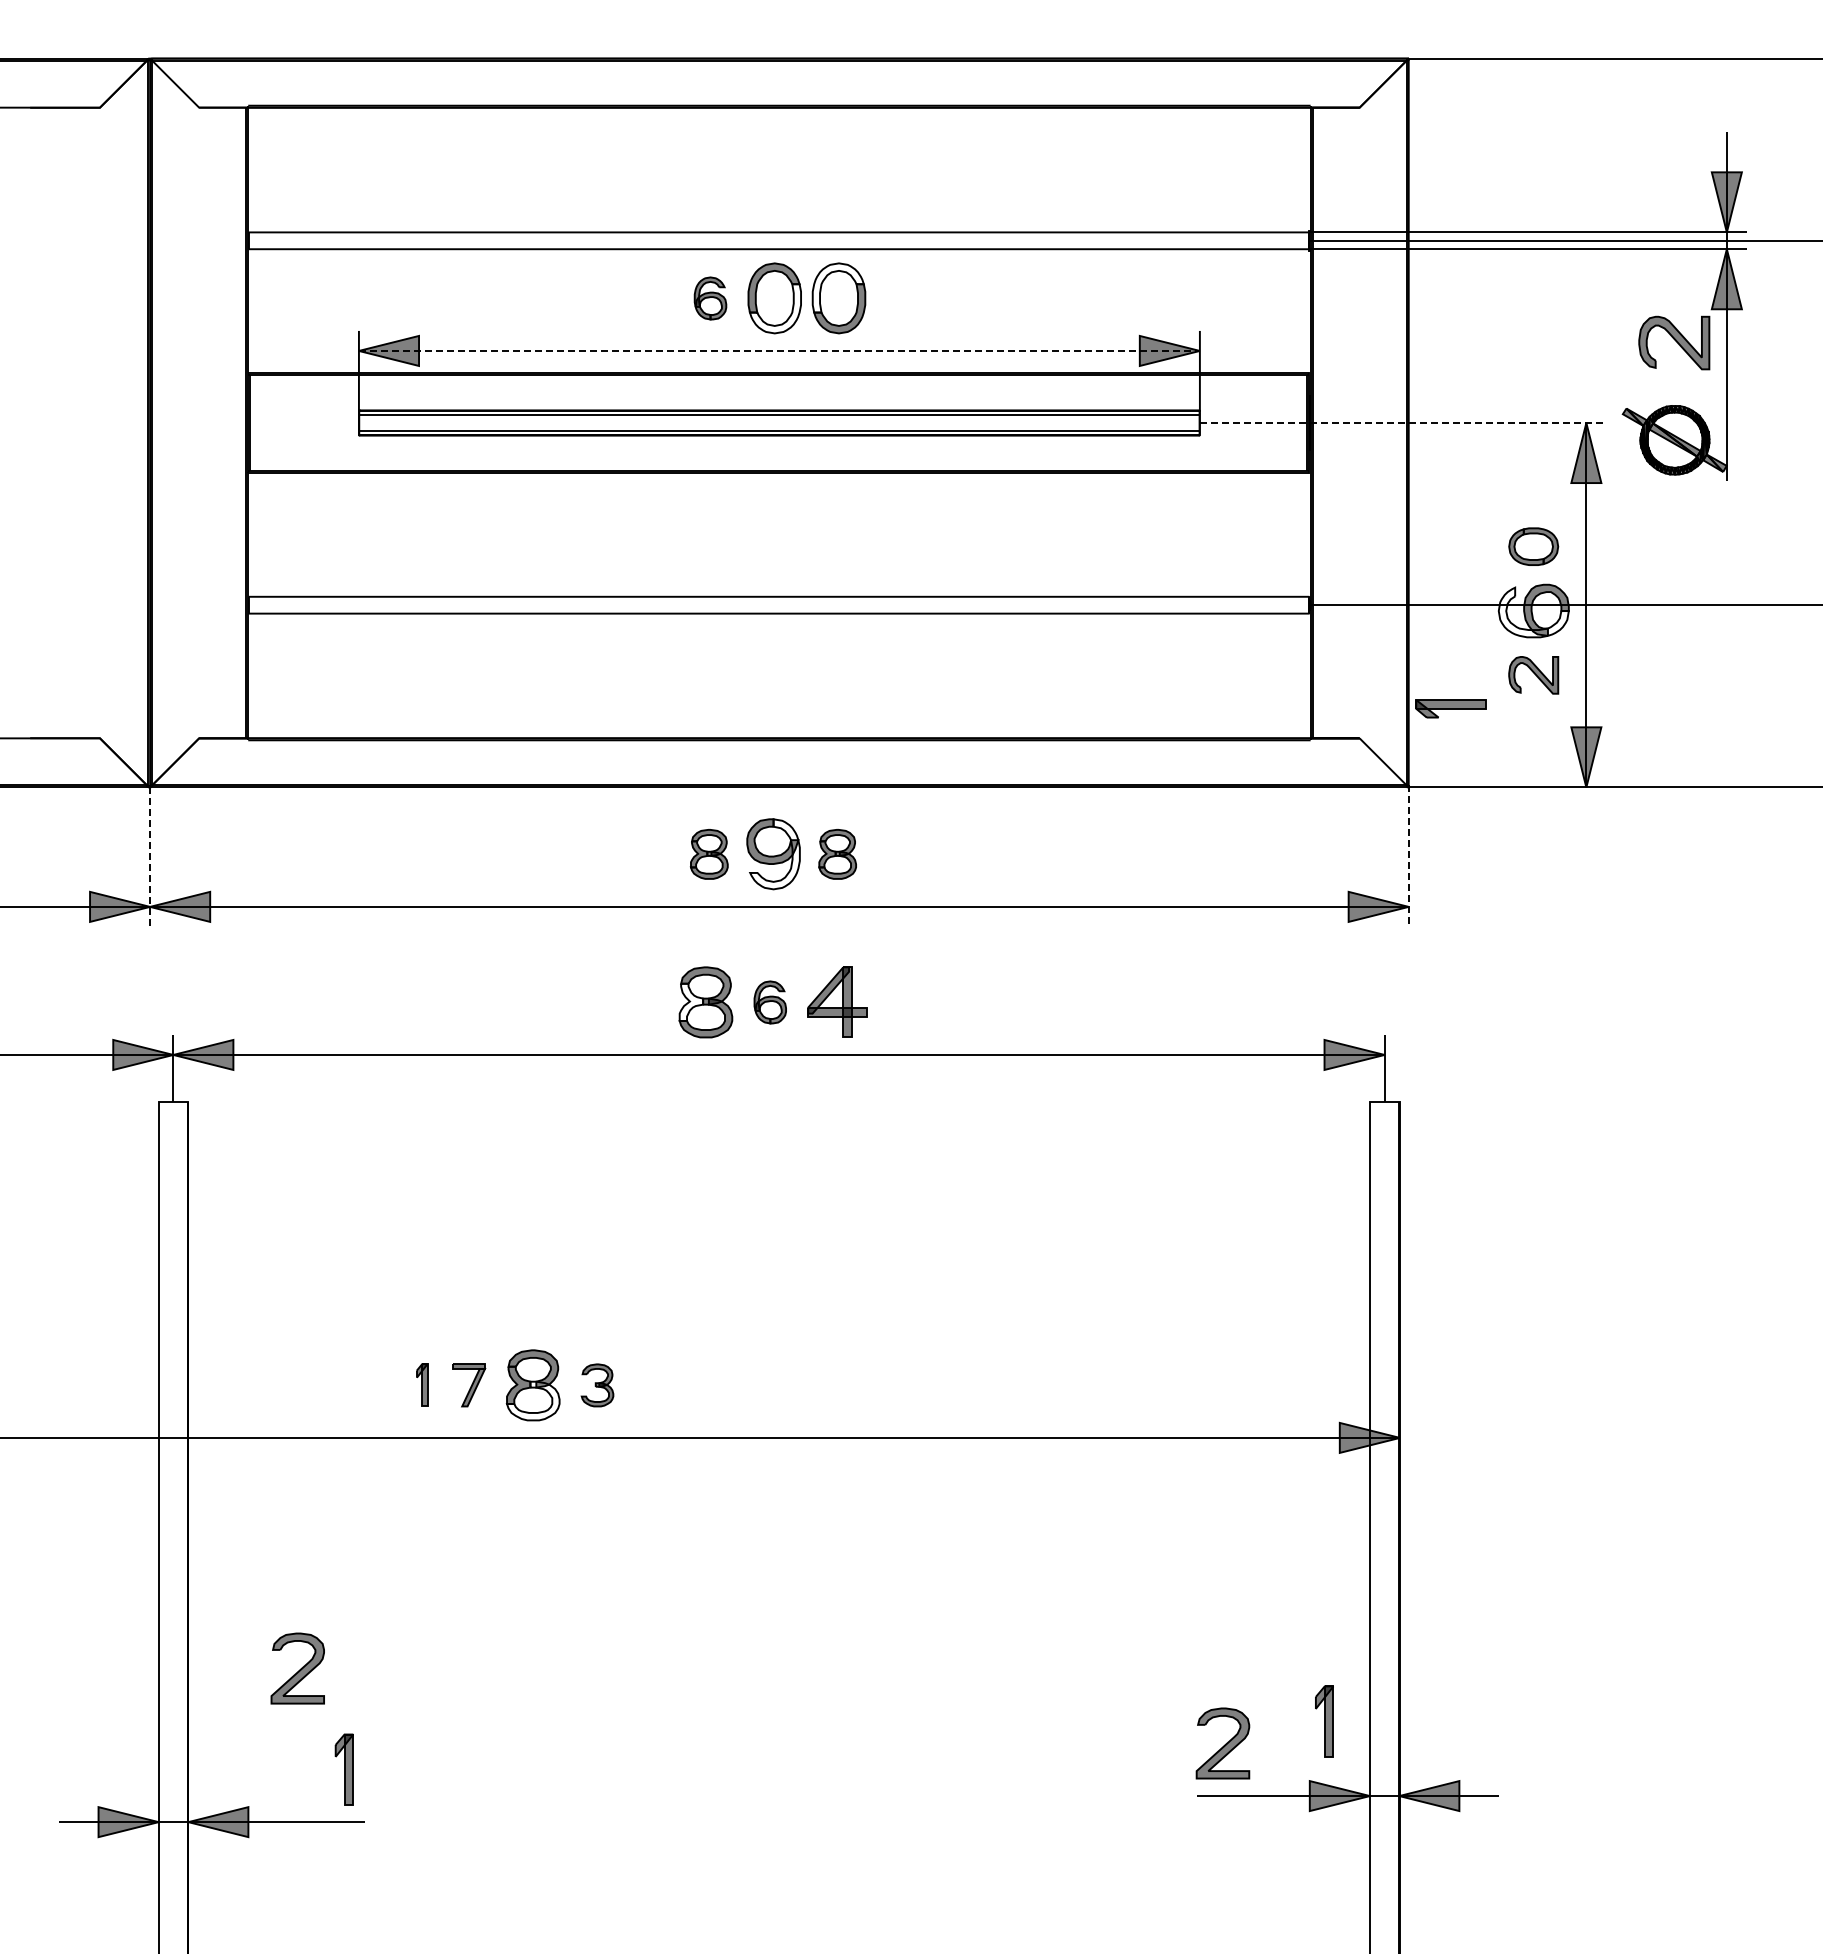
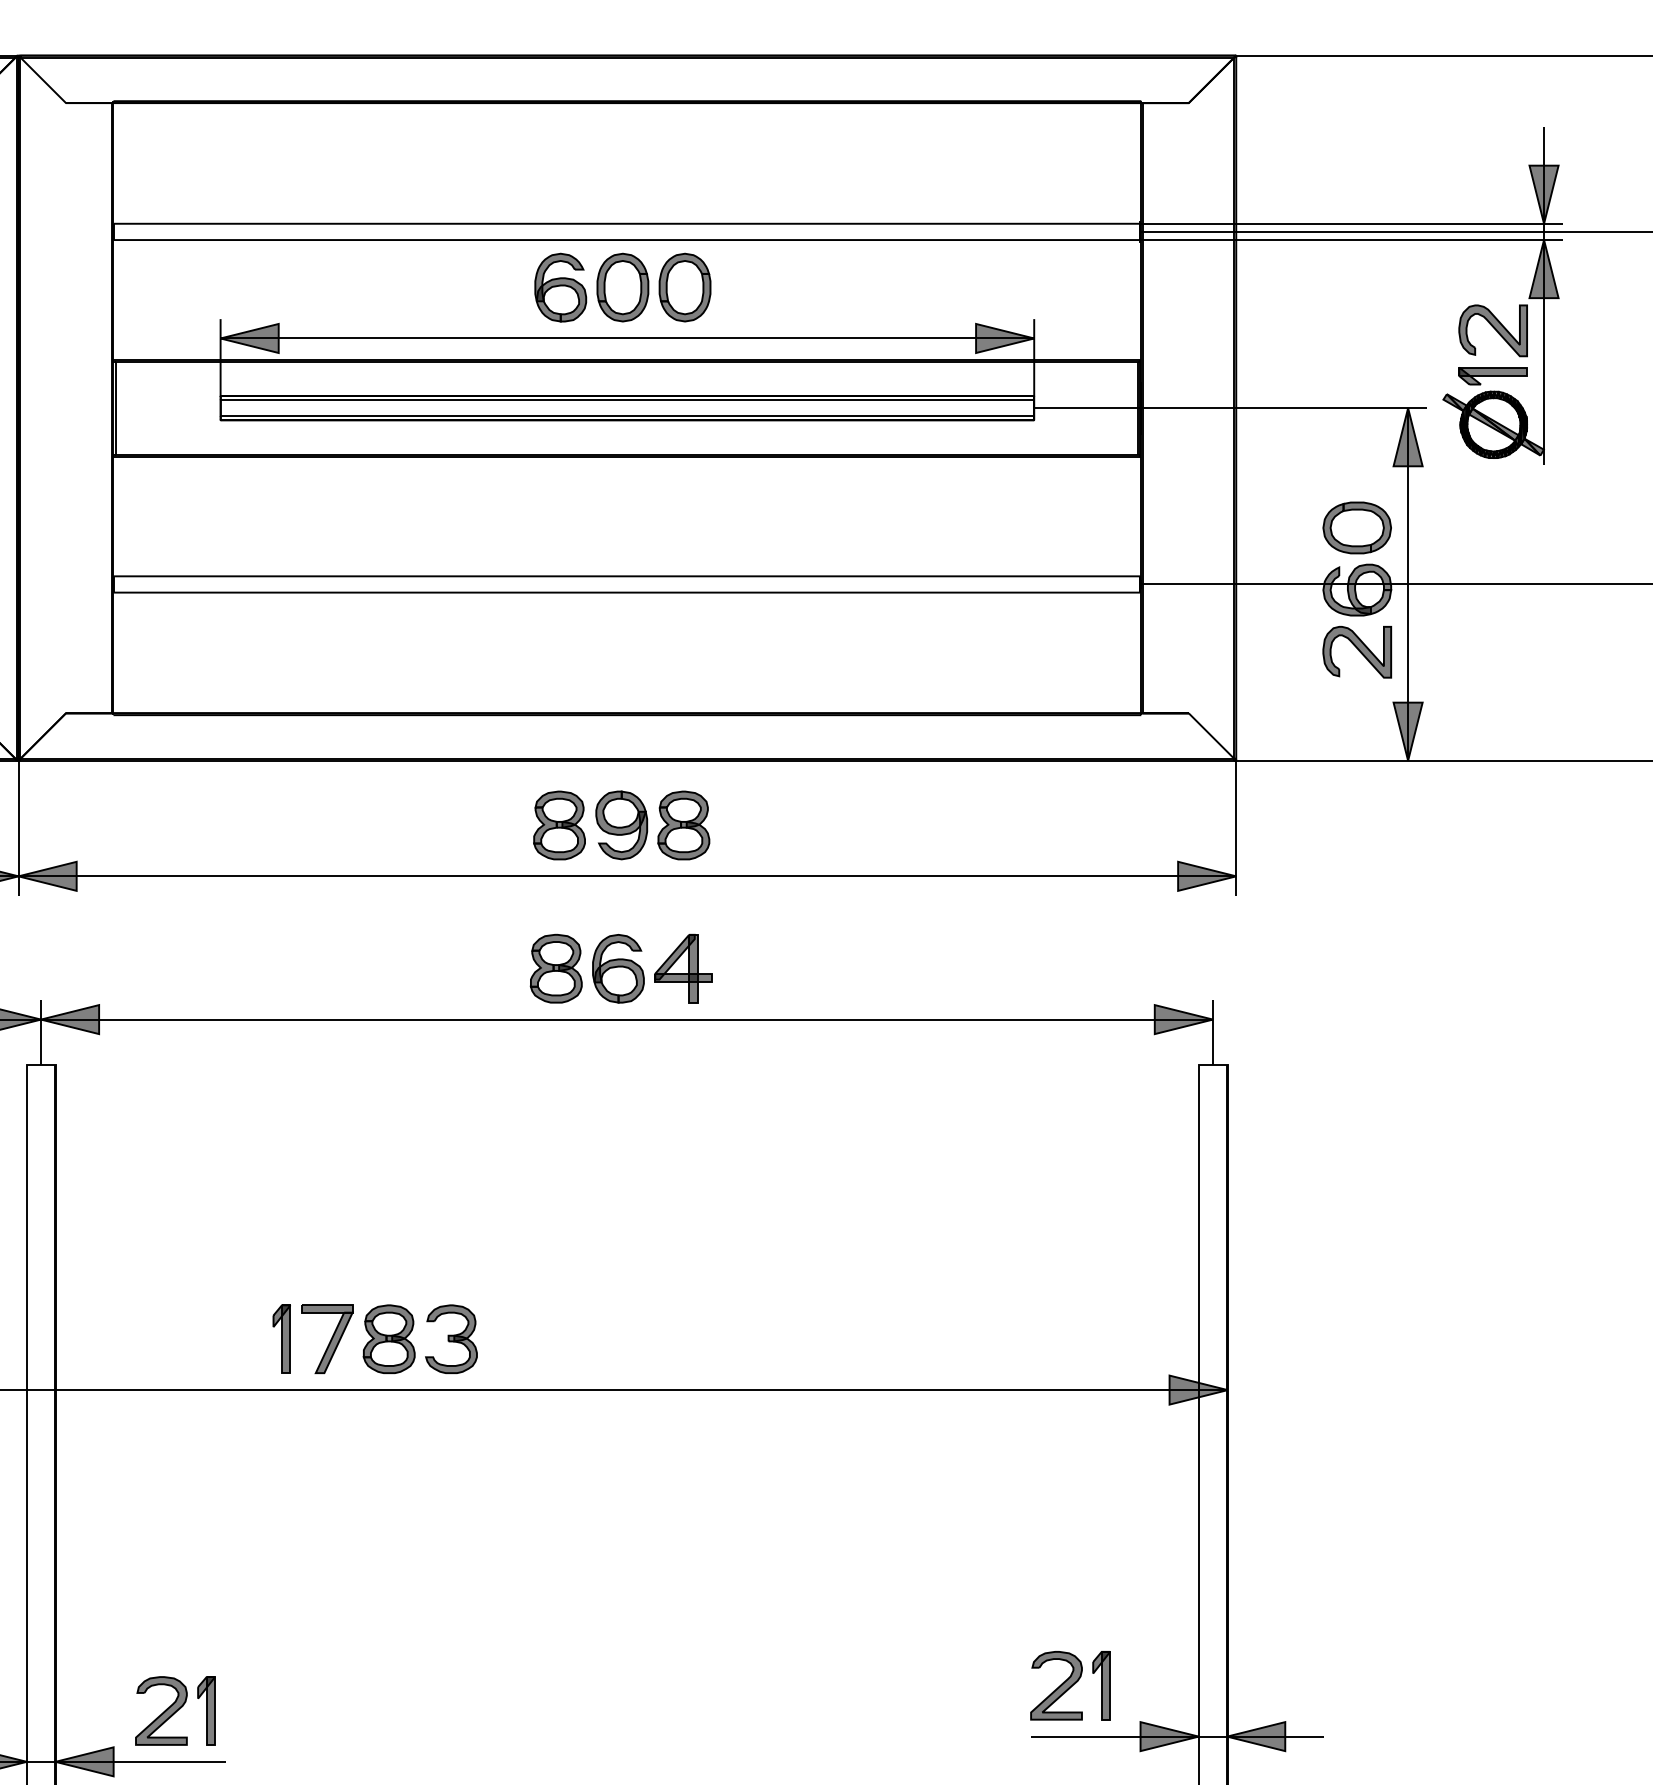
fill: (837, 287) -> (683, 277), added
part: (710, 298) -> (560, 287), size x1.67
fill: (775, 308) -> (623, 297), added
line: (779, 350) -> (627, 338), dashed -> solid
line: (1403, 423) -> (1231, 408), dashed -> solid
part: (1533, 546) -> (1356, 527), size x1.43
fill: (1533, 612) -> (1356, 591), added
part: (1533, 675) -> (1356, 652), size x1.43
part: (1450, 708) -> (1492, 375), moved
part: (709, 854) -> (559, 825), size x1.43
fill: (774, 854) -> (622, 825), added
part: (837, 854) -> (683, 825), size x1.43
line: (1408, 856) -> (1236, 827), dashed -> solid
line: (150, 857) -> (18, 828), dashed -> solid
fill: (691, 1002) -> (542, 968), added
part: (770, 1002) -> (618, 968), size x1.67
part: (421, 1384) -> (281, 1338), size x1.67
part: (469, 1385) -> (327, 1339), size x1.67
part: (597, 1385) -> (451, 1339), size x1.67
fill: (533, 1400) -> (389, 1353), added
part: (297, 1668) -> (161, 1710), moved
part: (1324, 1721) -> (1101, 1685), moved

